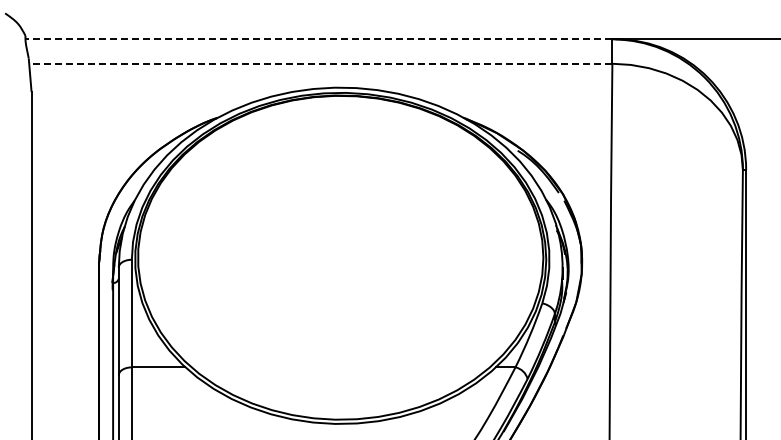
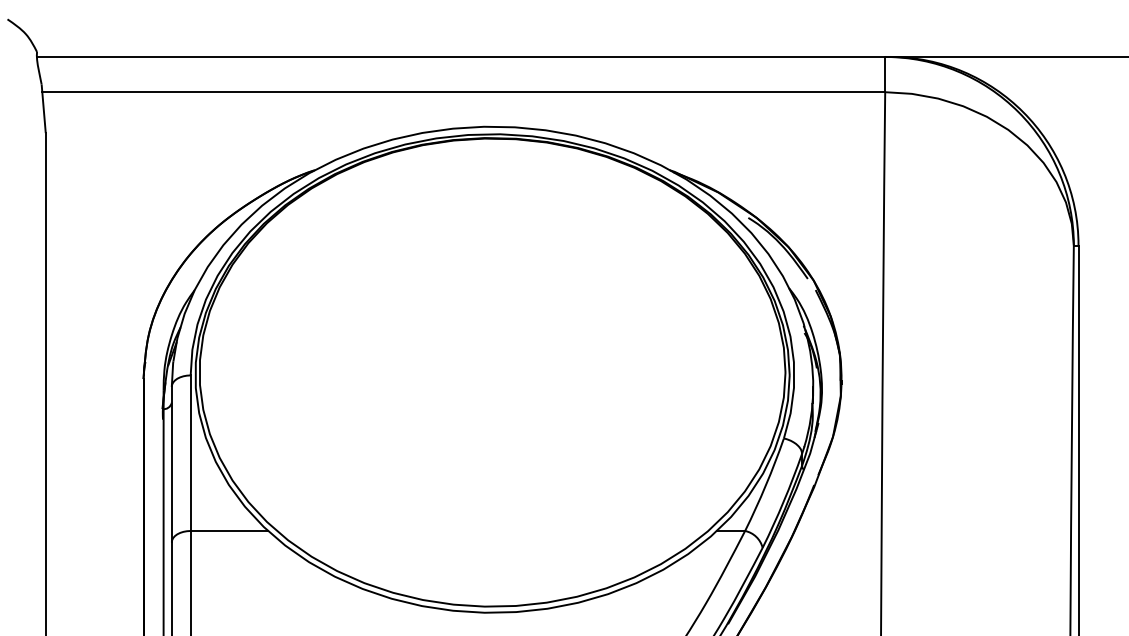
line: (318, 39) -> (460, 57), dashed -> solid
line: (320, 63) -> (463, 91), dashed -> solid

